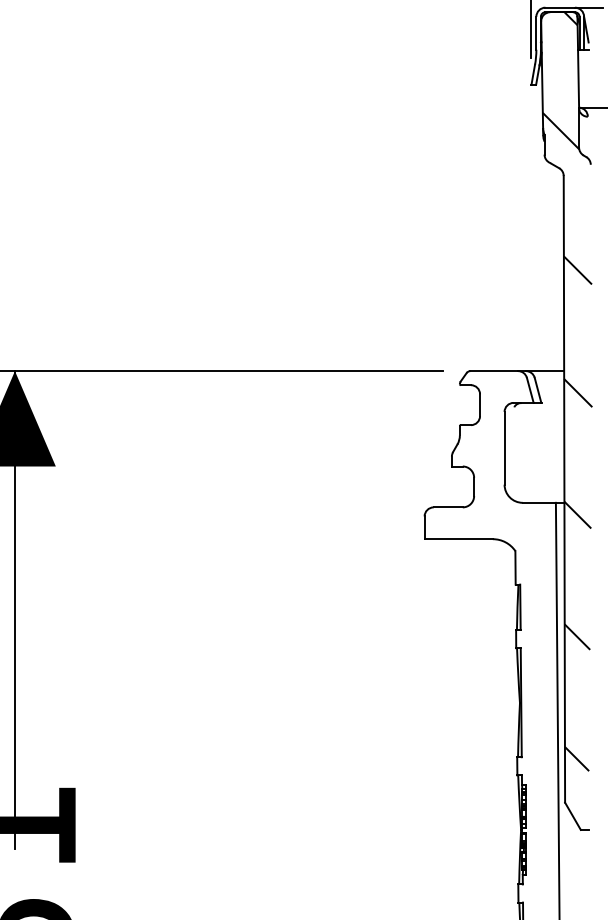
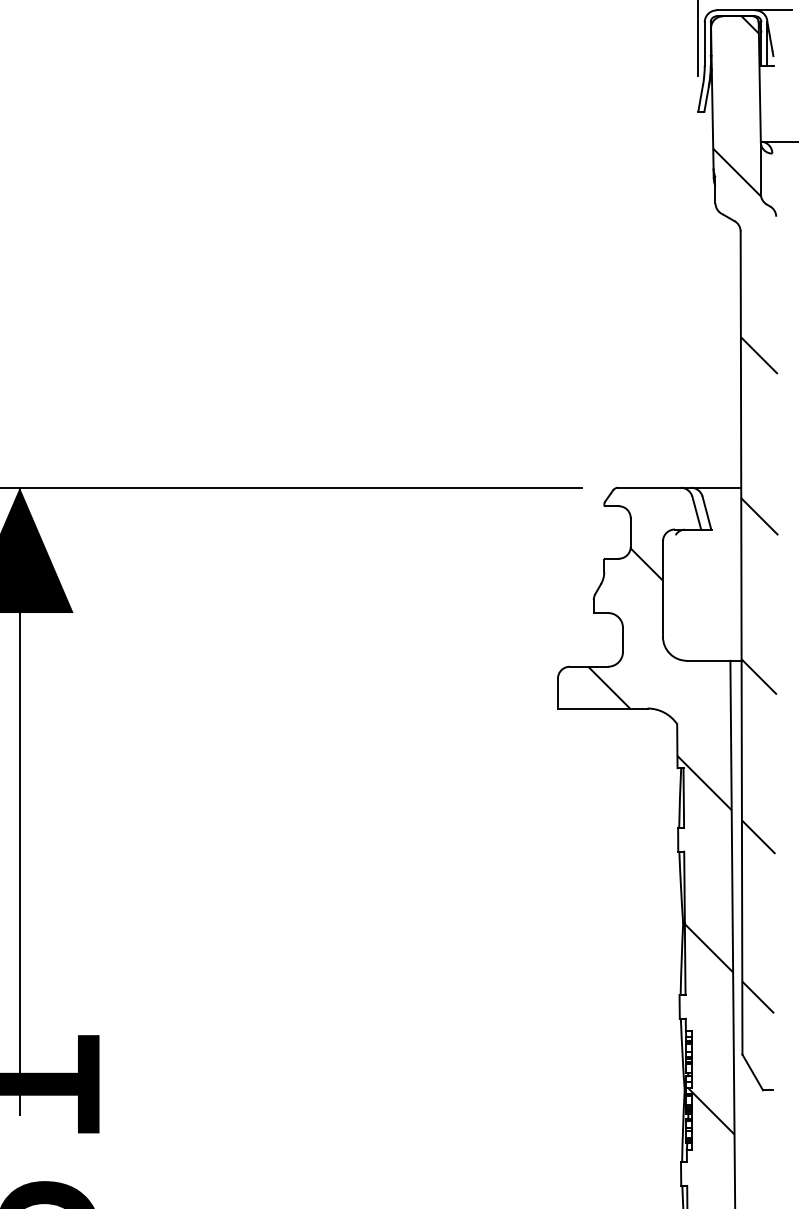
hatch: (503, 640) -> (661, 841), added

